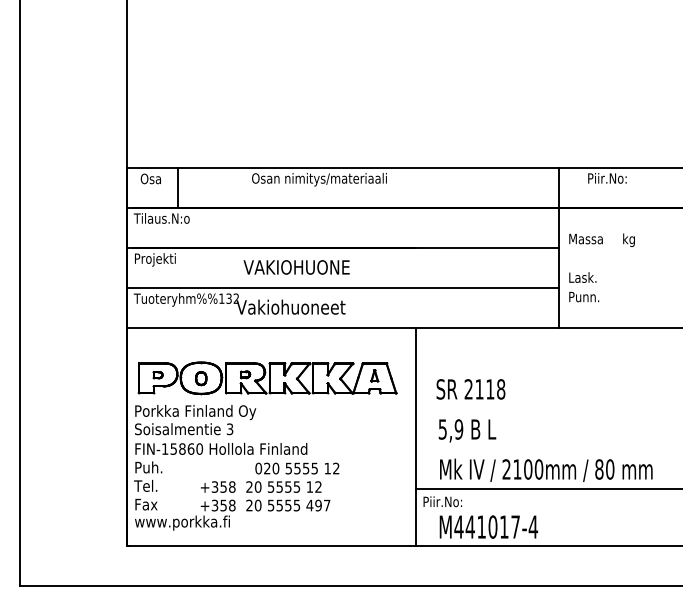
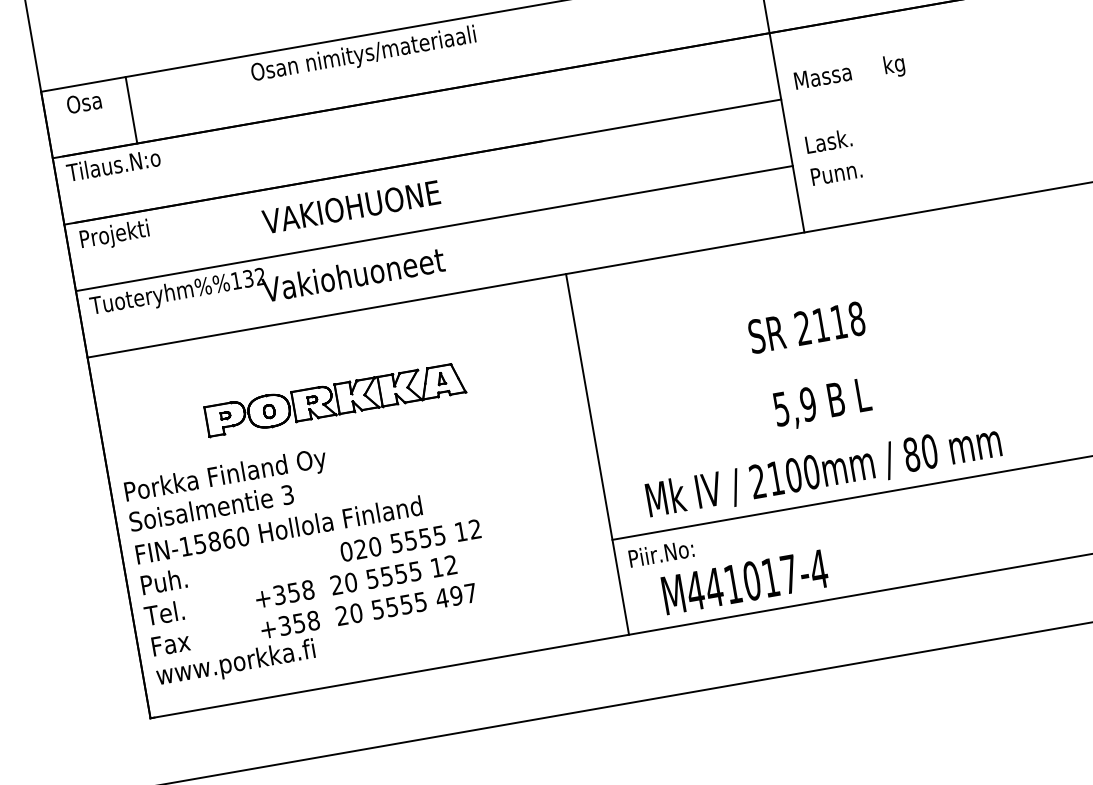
part: (267, 378) -> (335, 399), size x0.6
text: (470, 389) -> (806, 327), moved
text: (467, 430) -> (822, 403), moved

